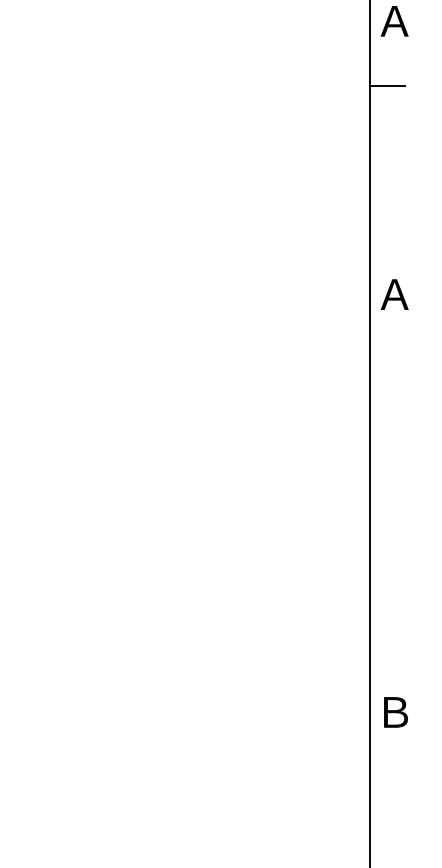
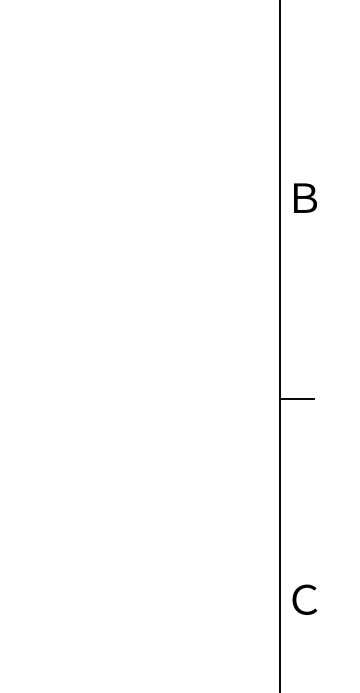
text: (394, 294) -> (304, 198), Ａ -> Ｂ
line: (386, 503) -> (296, 398), added
text: (395, 712) -> (305, 599), Ｂ -> Ｃ

